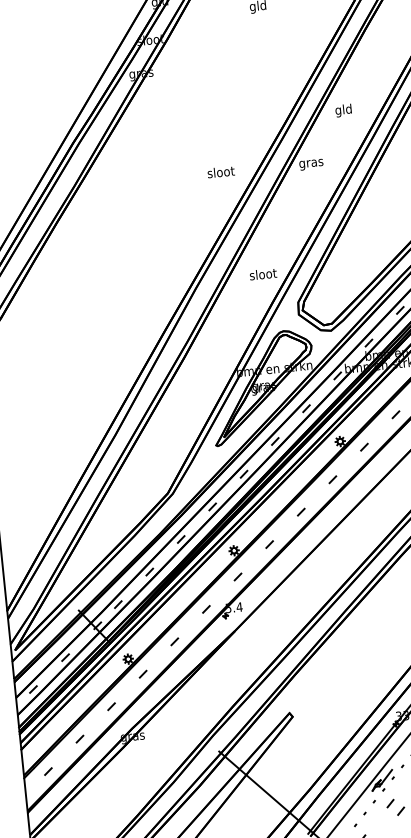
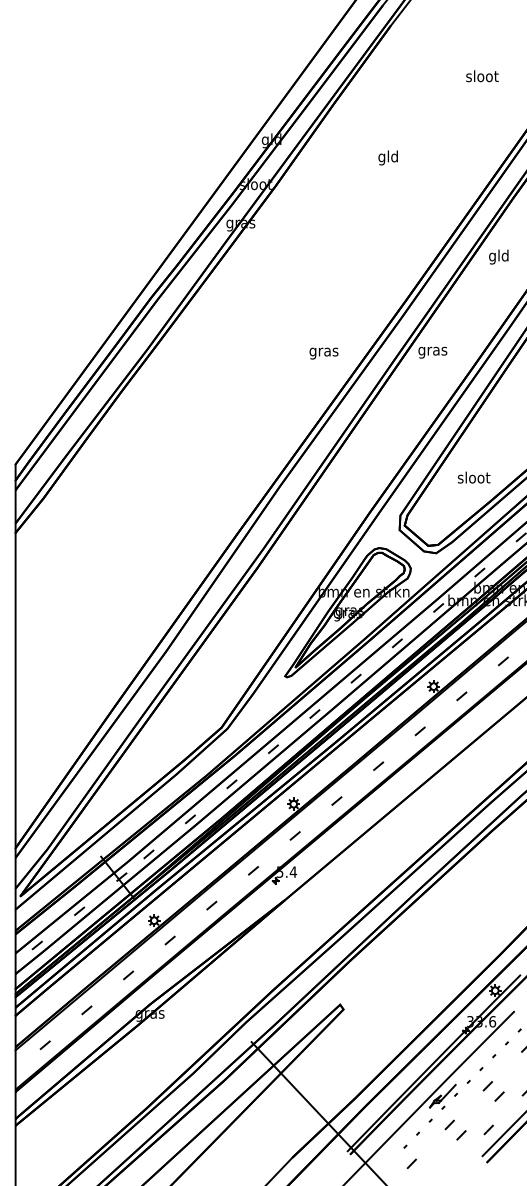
text: (343, 110) -> (498, 256), moved
text: (220, 172) -> (323, 351), sloot -> gras
text: (262, 274) -> (473, 477), moved

